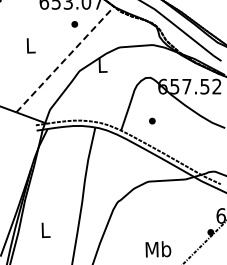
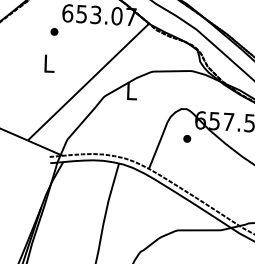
part: (74, 24) -> (54, 31), moved
line: (65, 59) -> (88, 82), dashed -> solid
part: (152, 120) -> (187, 138), moved

